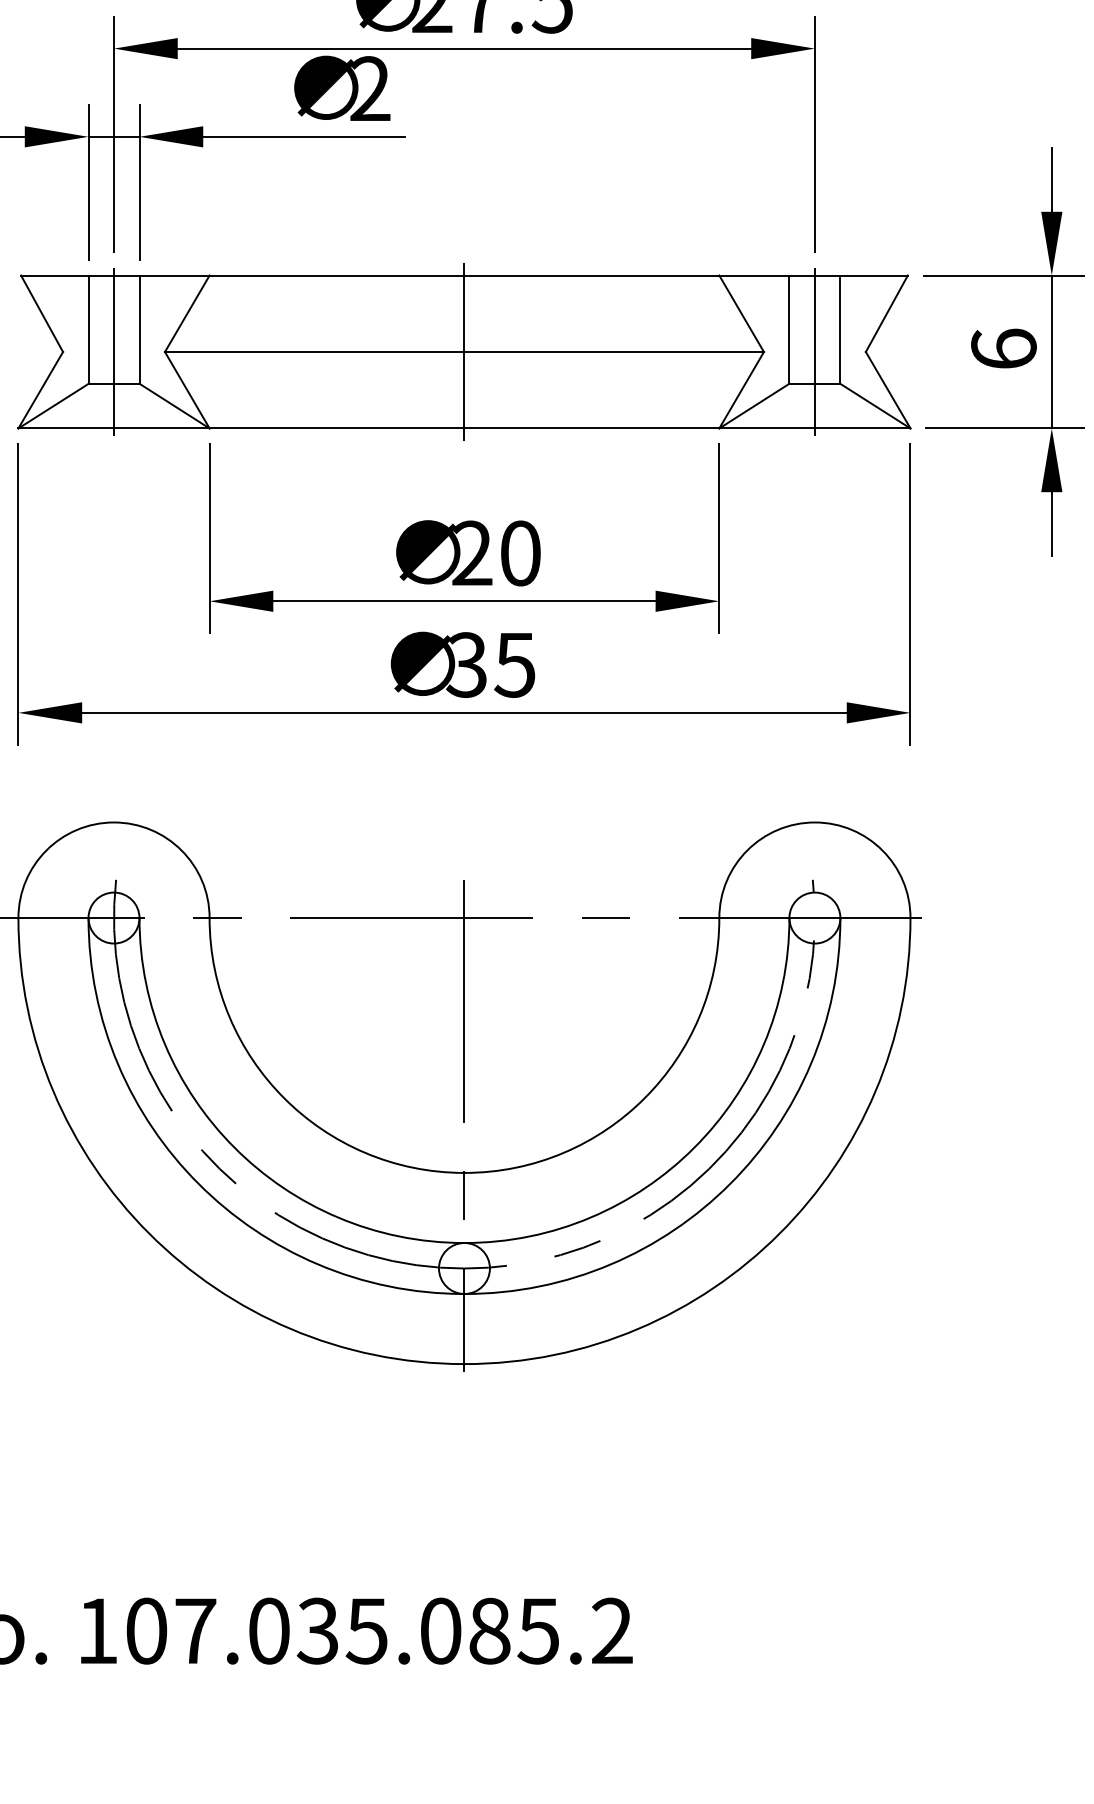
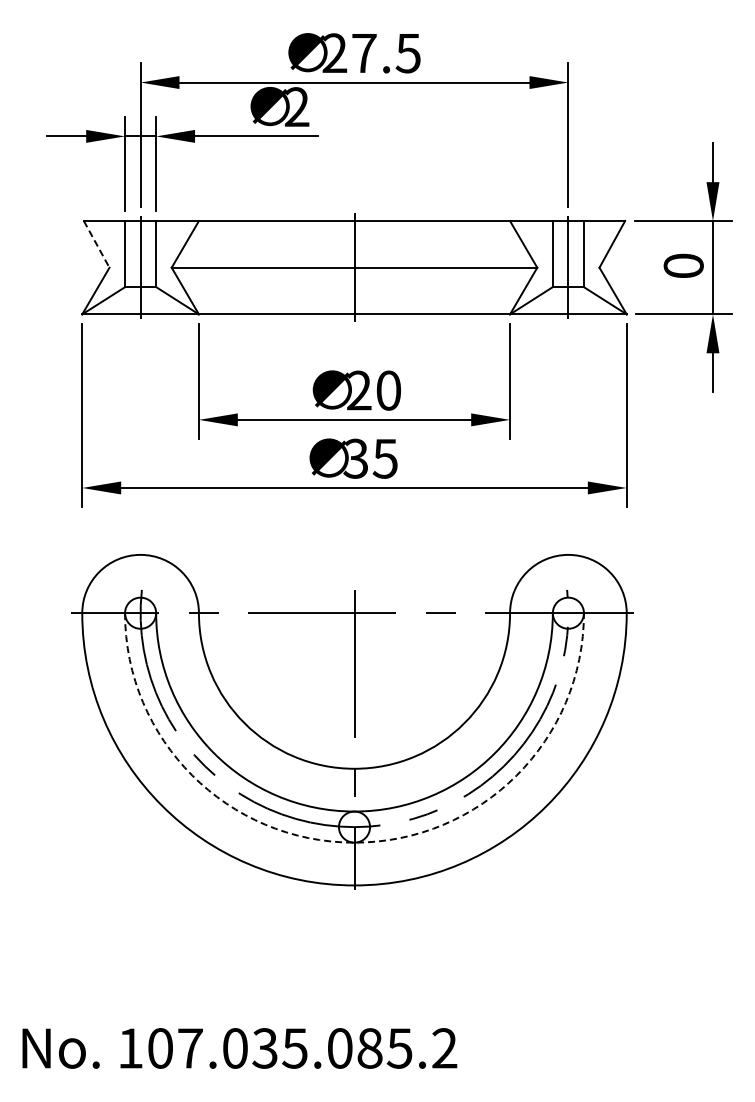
line: (41, 313) -> (96, 244), solid -> dashed
text: (1003, 348) -> (683, 265), 6 -> 0
arc: (464, 1293) -> (354, 842), solid -> dashed

